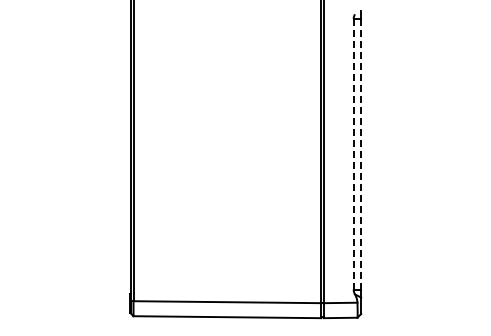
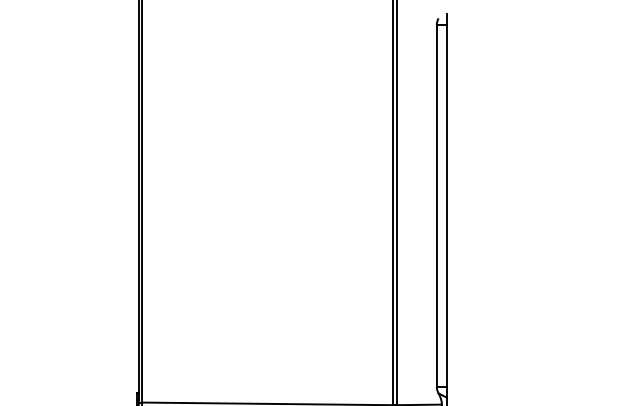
line: (353, 153) -> (436, 204), dashed -> solid
line: (361, 154) -> (447, 206), dashed -> solid

